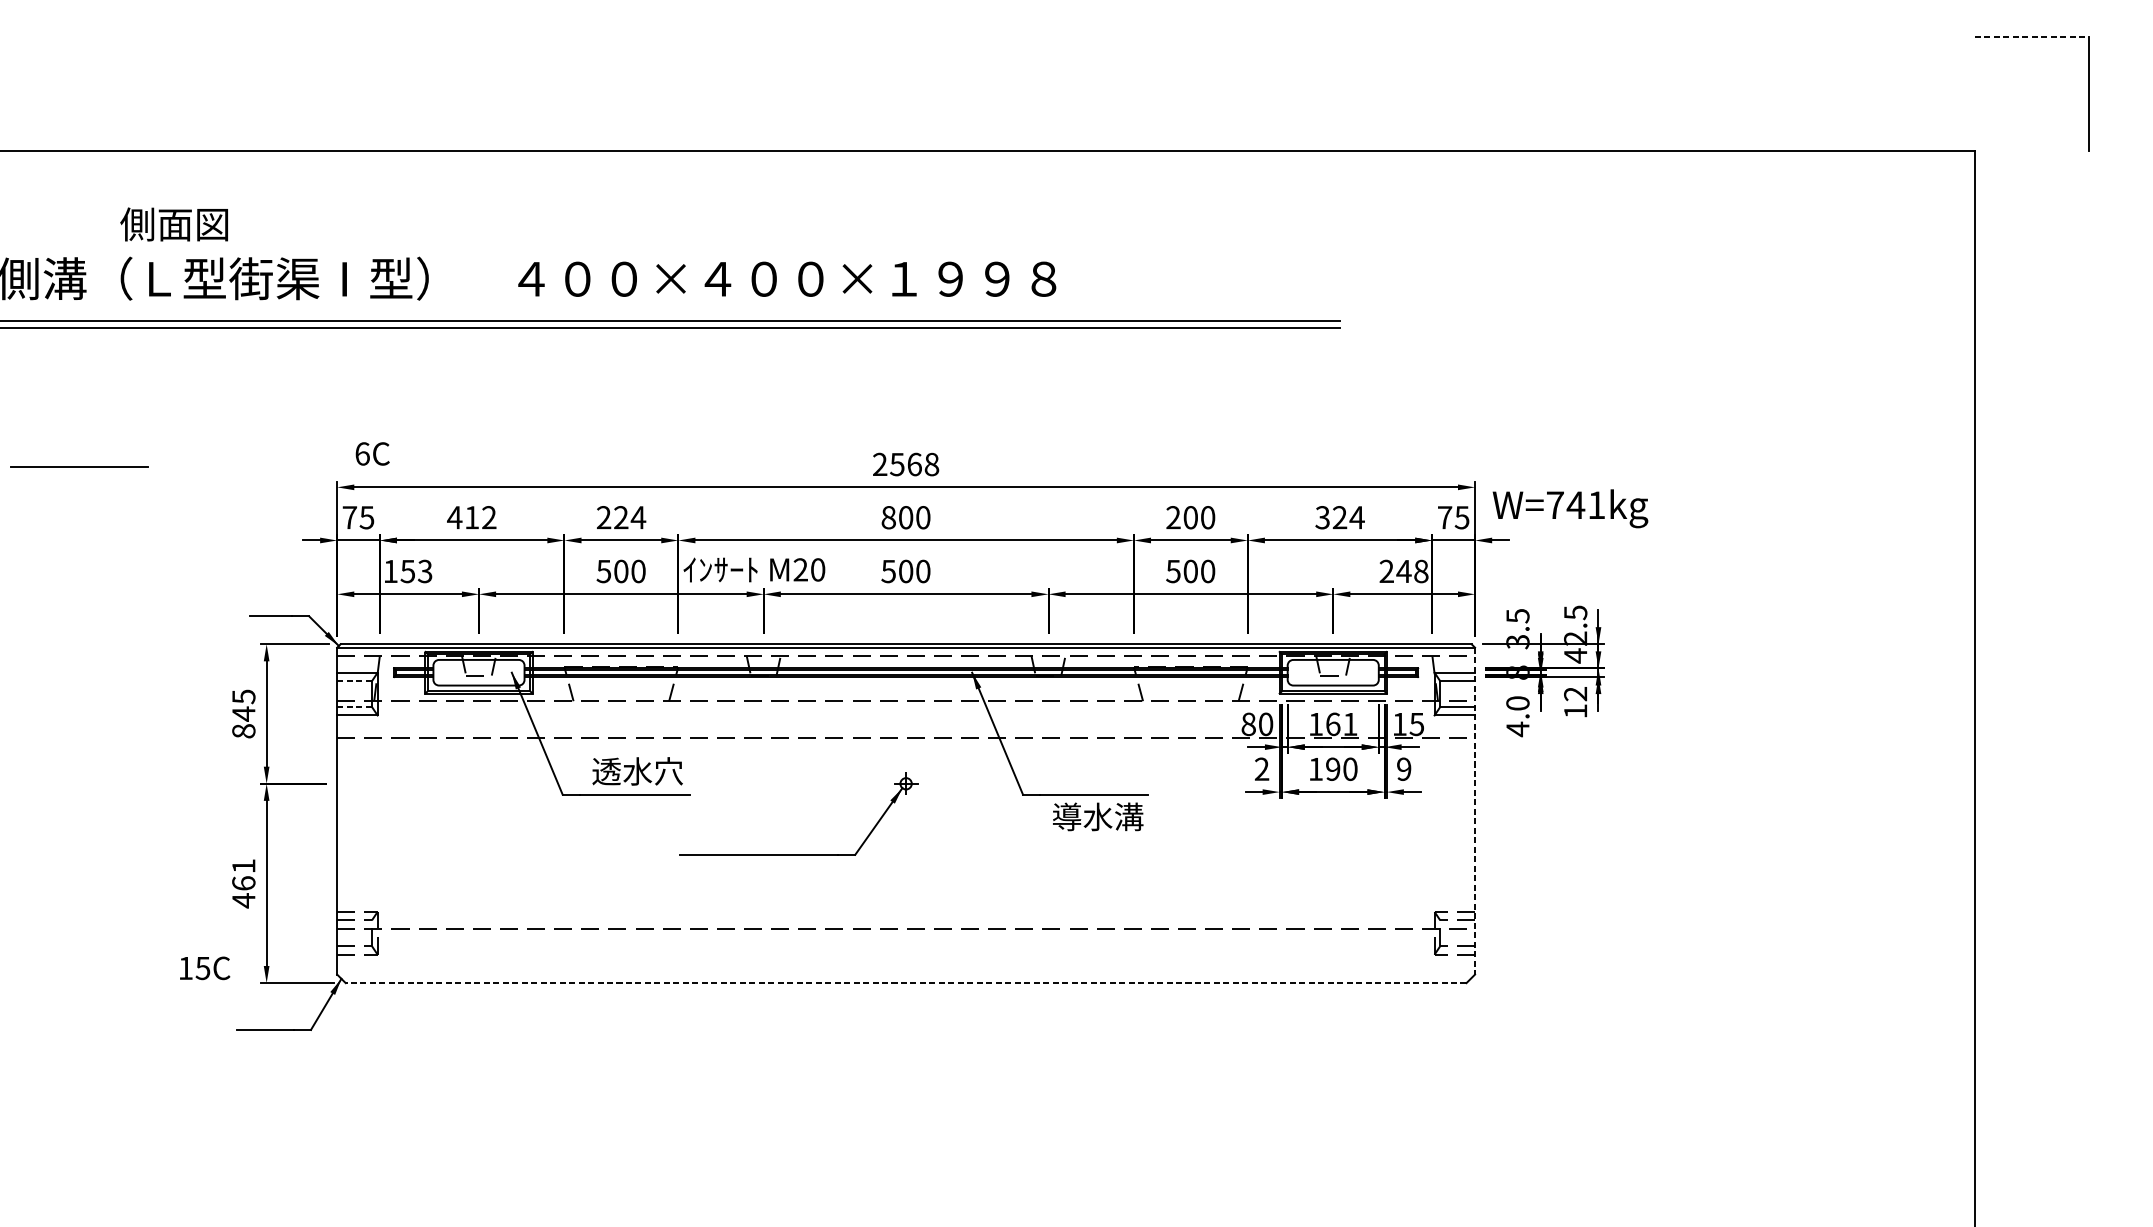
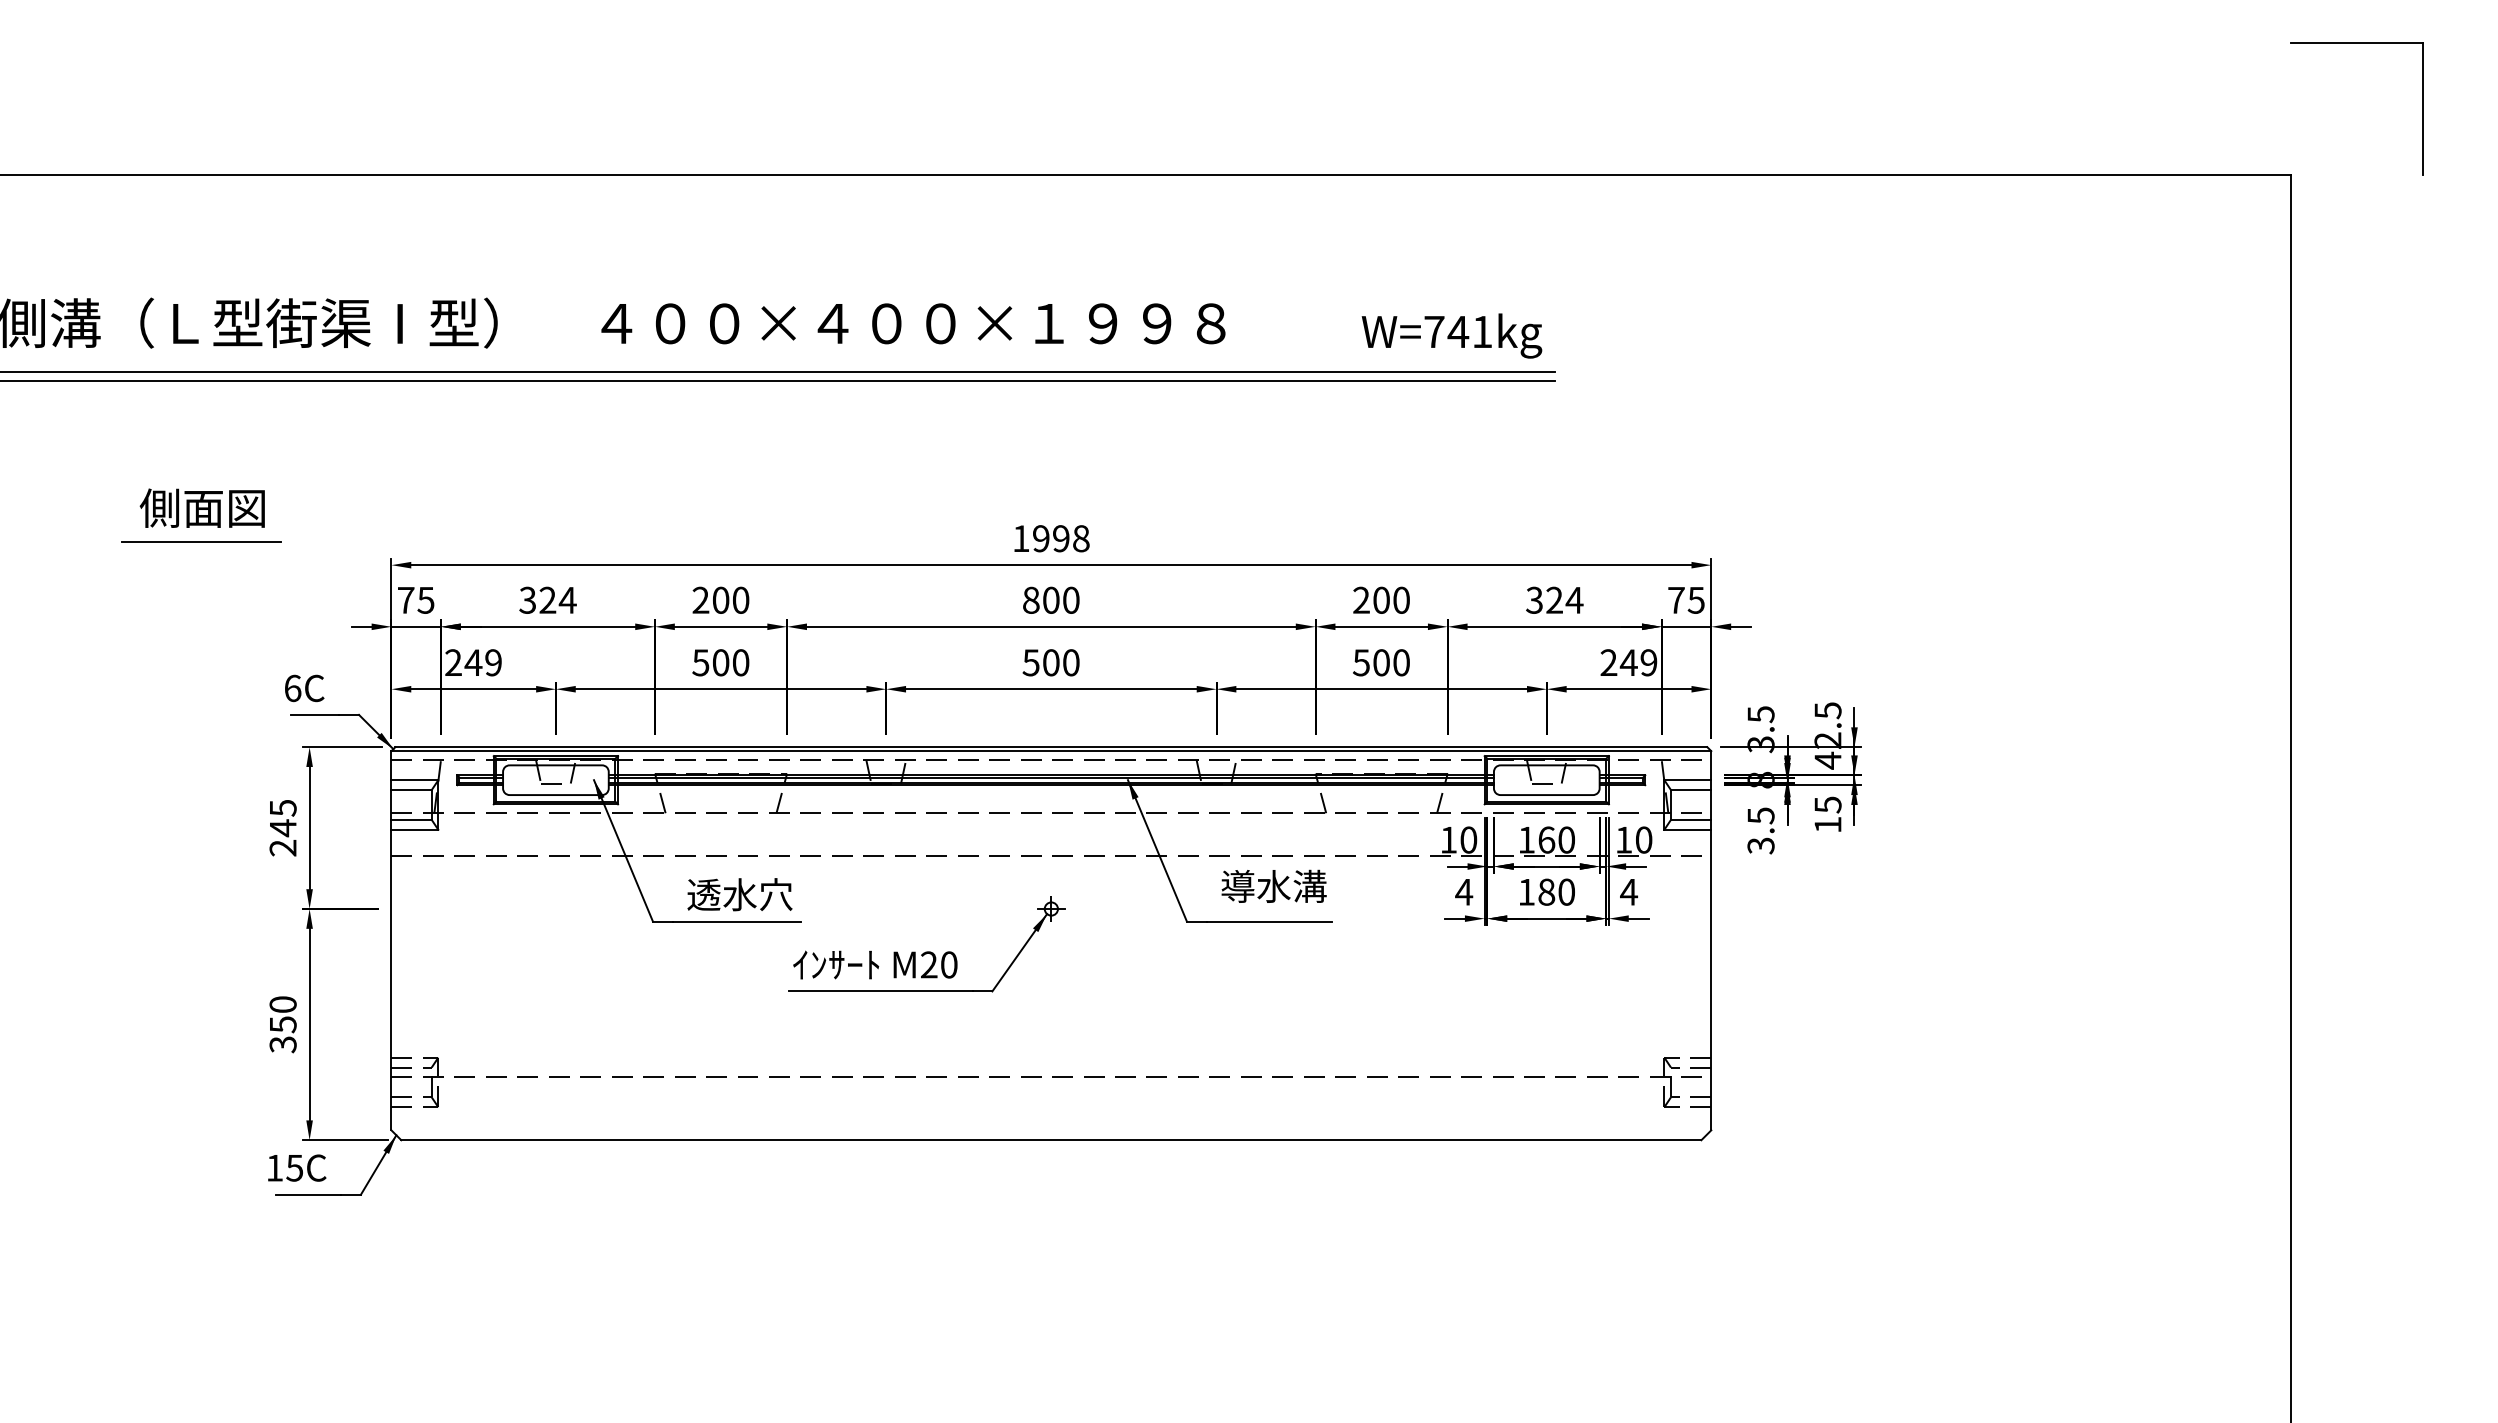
line: (2032, 36) -> (2357, 42), dashed -> solid
text: (173, 223) -> (201, 507), moved
text: (372, 454) -> (304, 688), moved
text: (897, 464) -> (1041, 538), 2568 -> 1998
line: (79, 466) -> (201, 541), moved
text: (1570, 508) -> (1451, 335), moved
text: (471, 516) -> (547, 599), 412 -> 324
text: (629, 516) -> (730, 599), 224 -> 200
text: (754, 569) -> (875, 964), moved
text: (407, 571) -> (473, 662), 153 -> 249
text: (1420, 571) -> (1648, 662), 248 -> 249
line: (355, 681) -> (412, 790), dashed -> solid
text: (1575, 693) -> (1827, 804), 12 -> 15
line: (355, 706) -> (412, 819), dashed -> solid
text: (1517, 716) -> (1760, 831), 4.0 -> 3.5
text: (1248, 723) -> (1448, 839), 80 -> 10
text: (1350, 723) -> (1566, 839), 161 -> 160
text: (1416, 723) -> (1643, 839), 15 -> 10
text: (243, 730) -> (282, 847), 845 -> 245
text: (1262, 768) -> (1464, 891), 2 -> 4
text: (1332, 768) -> (1546, 891), 190 -> 180
text: (1404, 768) -> (1629, 891), 9 -> 4
line: (1475, 810) -> (1711, 940), dashed -> solid
text: (1097, 816) -> (1273, 885), moved
text: (243, 883) -> (282, 1024), 461 -> 350
text: (205, 967) -> (297, 1167), moved
line: (905, 983) -> (1050, 1140), dashed -> solid

